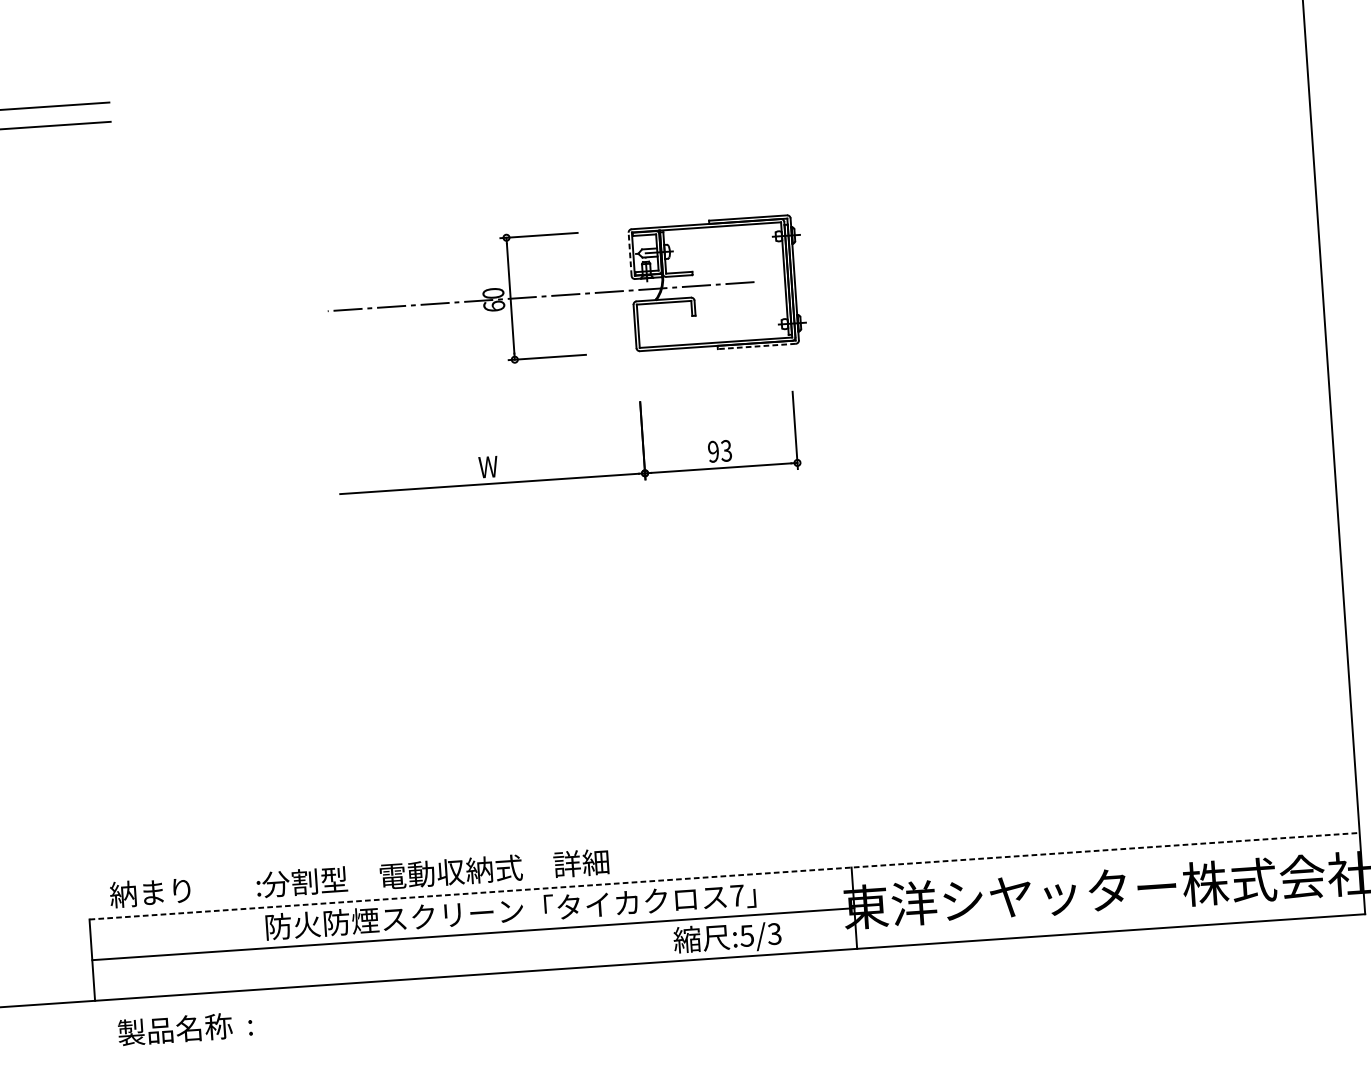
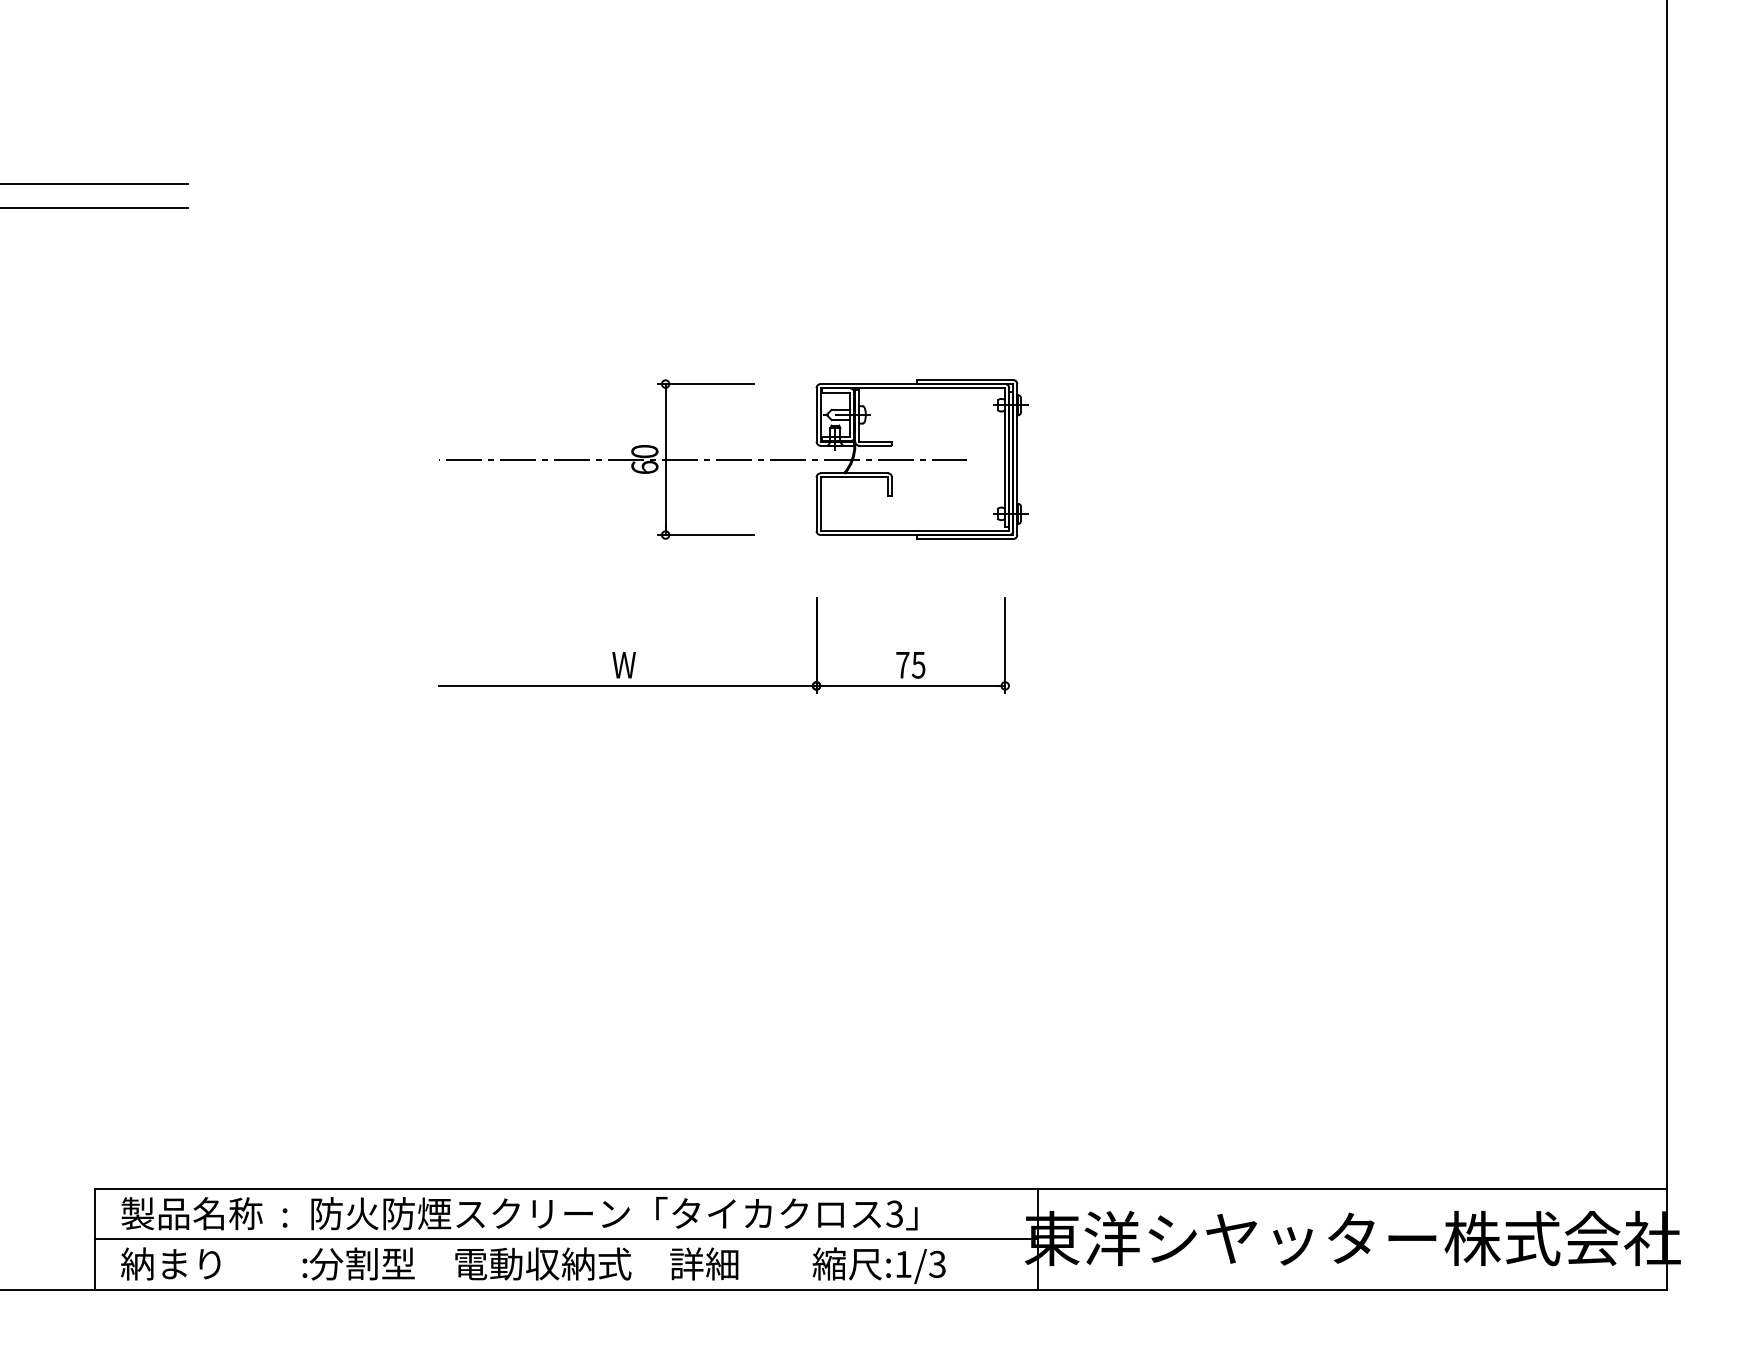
line: (630, 254) -> (816, 414), dashed -> solid
line: (756, 346) -> (964, 539), dashed -> solid
text: (719, 450) -> (910, 664), 93 -> 75
line: (725, 876) -> (881, 1189), dashed -> solid
text: (359, 878) -> (429, 1263), moved
text: (737, 895) -> (894, 1213), 7 -> 3
text: (746, 936) -> (902, 1264), :5/3 -> :1/3
text: (185, 1028) -> (204, 1213), moved

